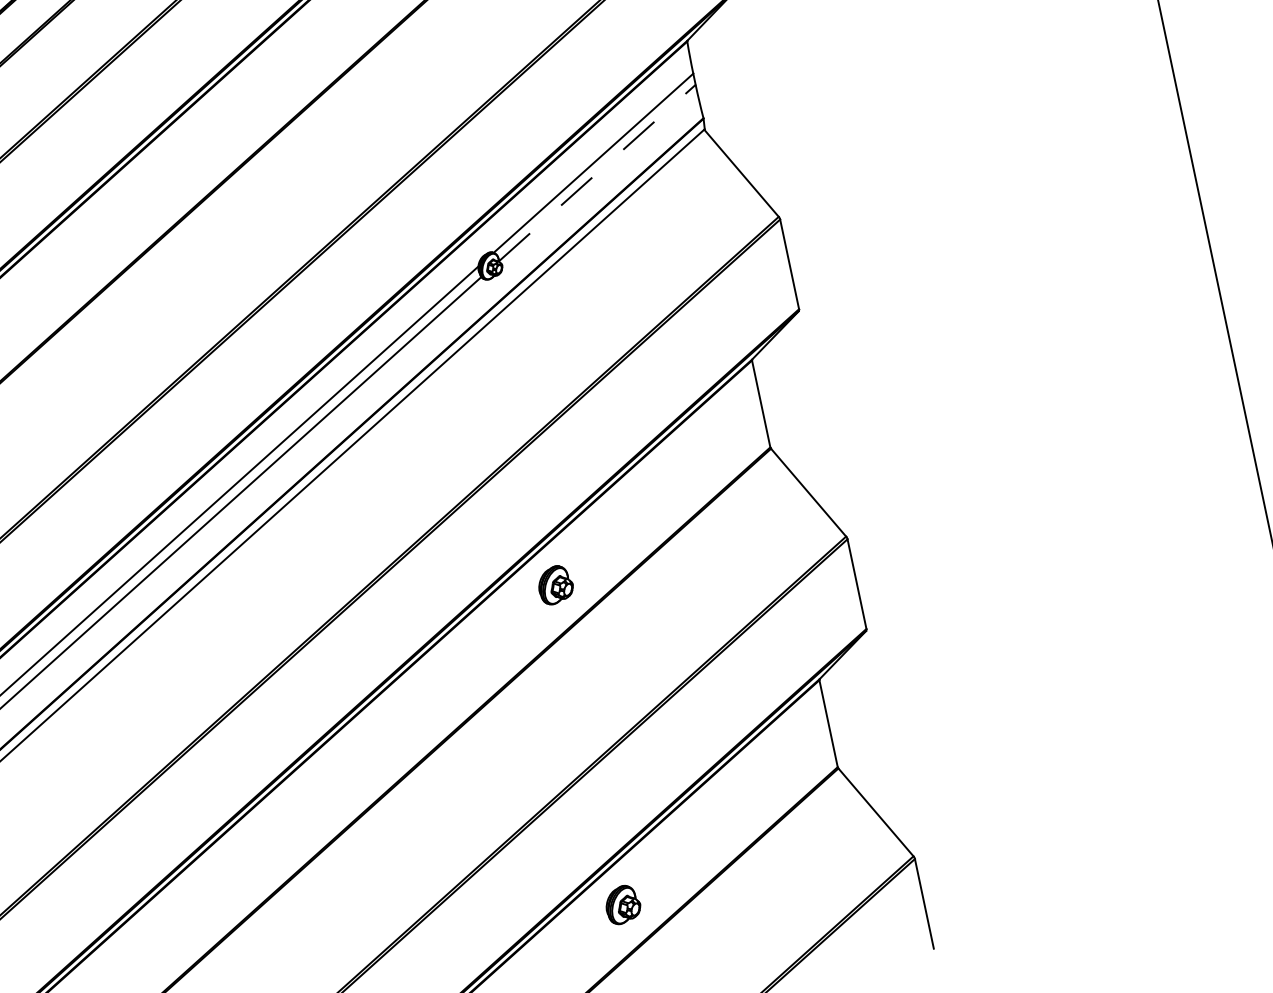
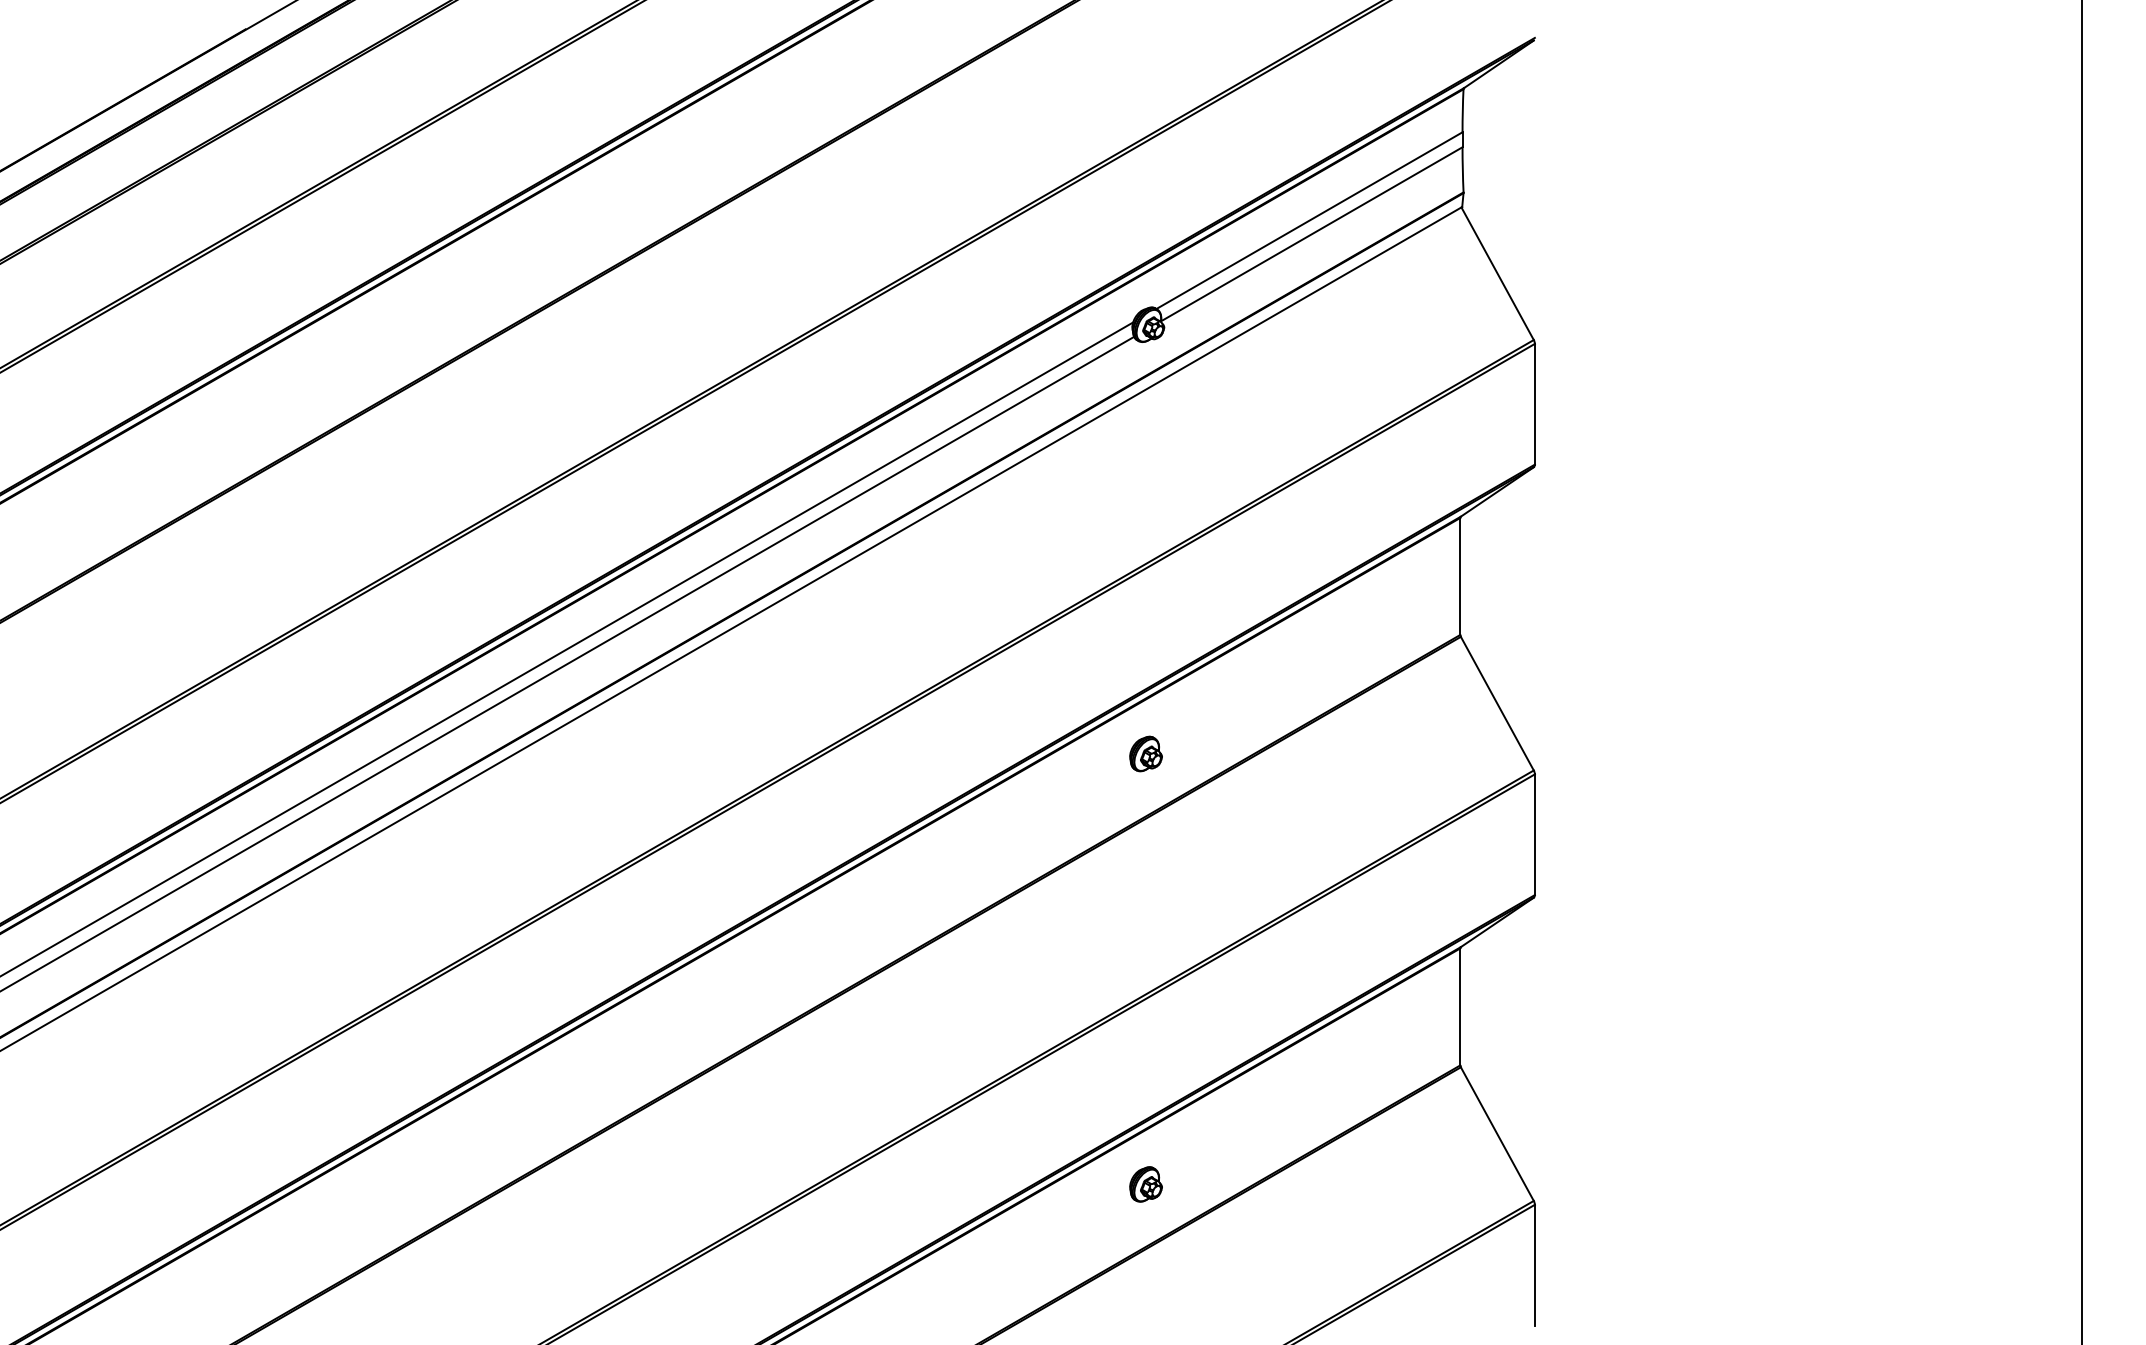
line: (597, 173) -> (1312, 234), dashed -> solid
part: (555, 584) -> (1145, 753), size x0.71
part: (622, 904) -> (1145, 1184), size x0.71

